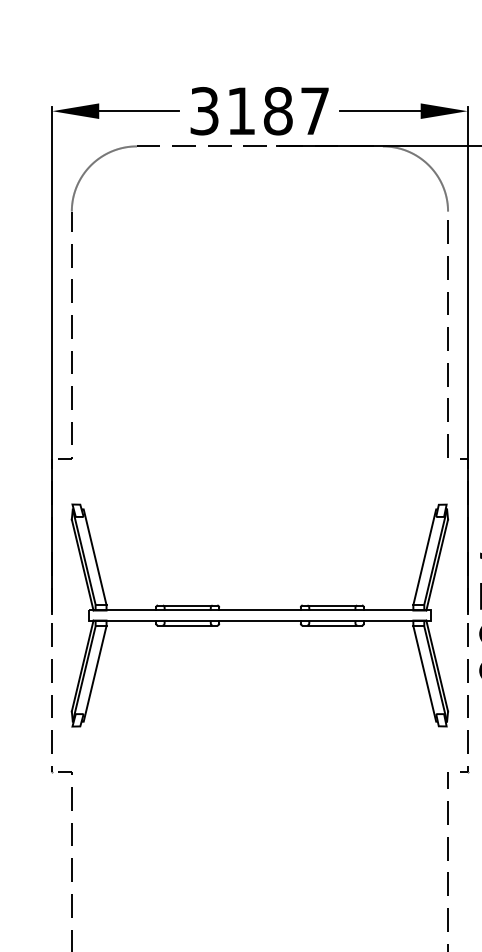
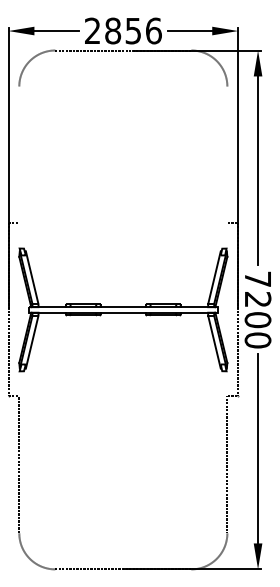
text: (260, 110) -> (123, 30), 3187 -> 2856
line: (72, 334) -> (19, 154), removed
line: (448, 334) -> (227, 154), removed

